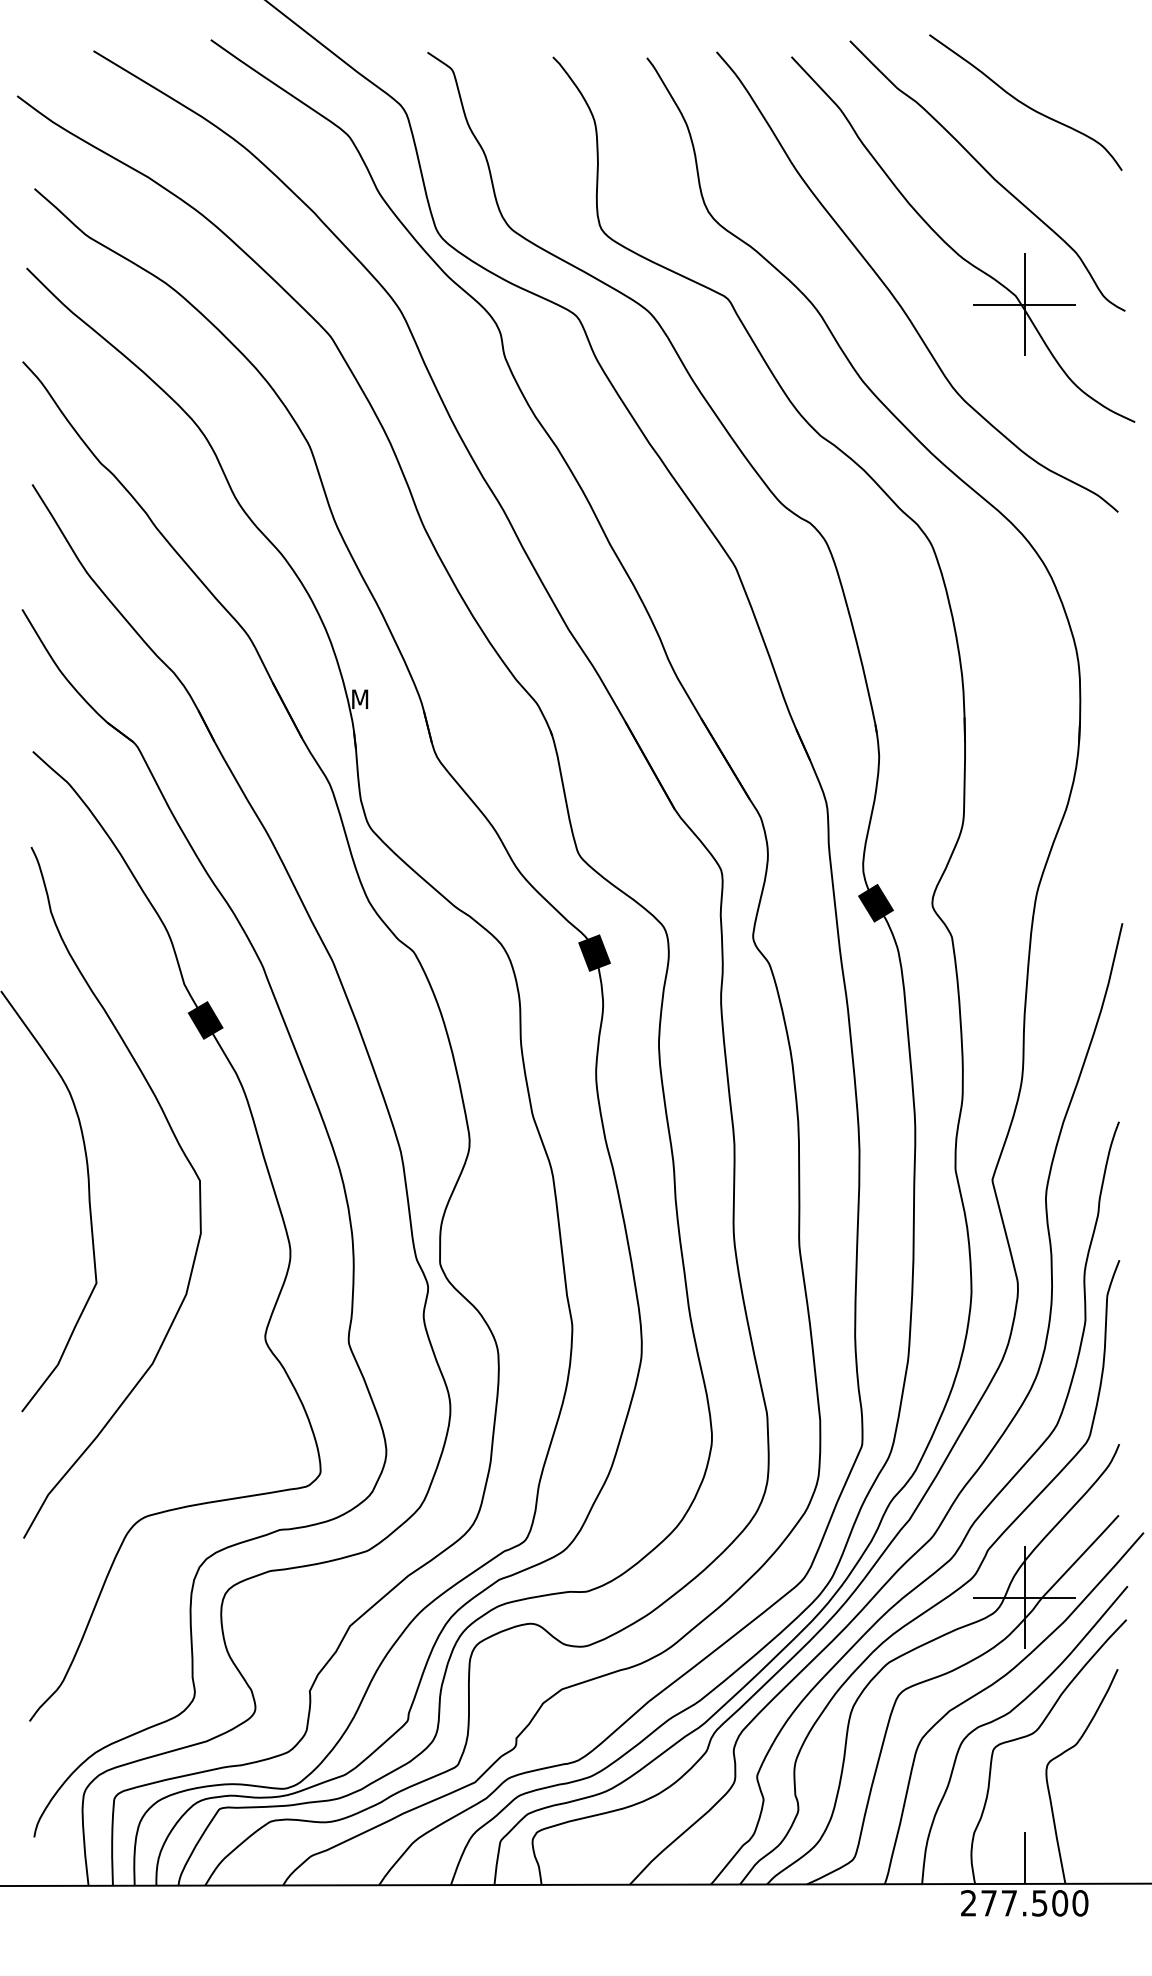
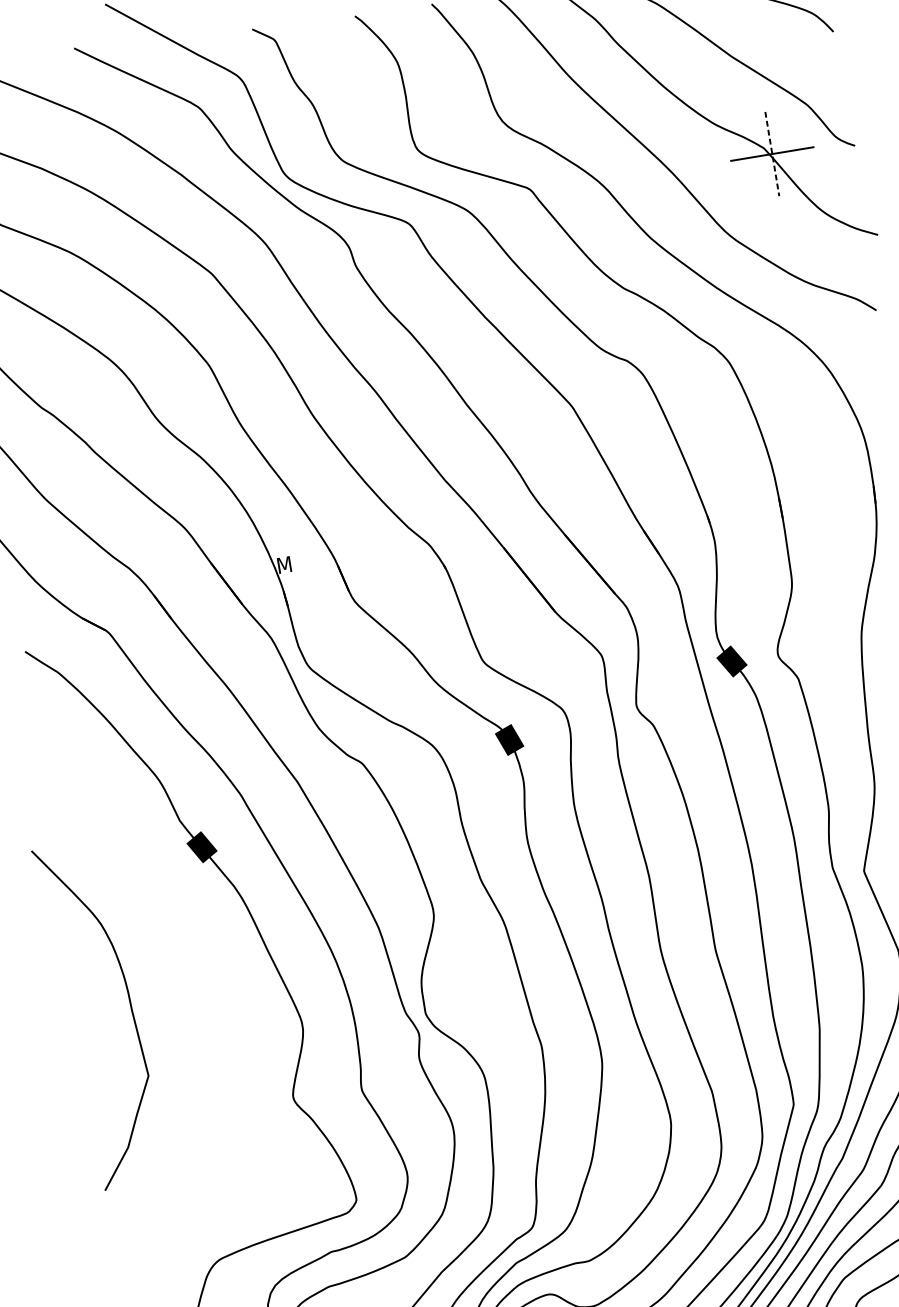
line: (1024, 304) -> (772, 154), solid -> dashed
curve: (180, 1149) -> (198, 955), removed

